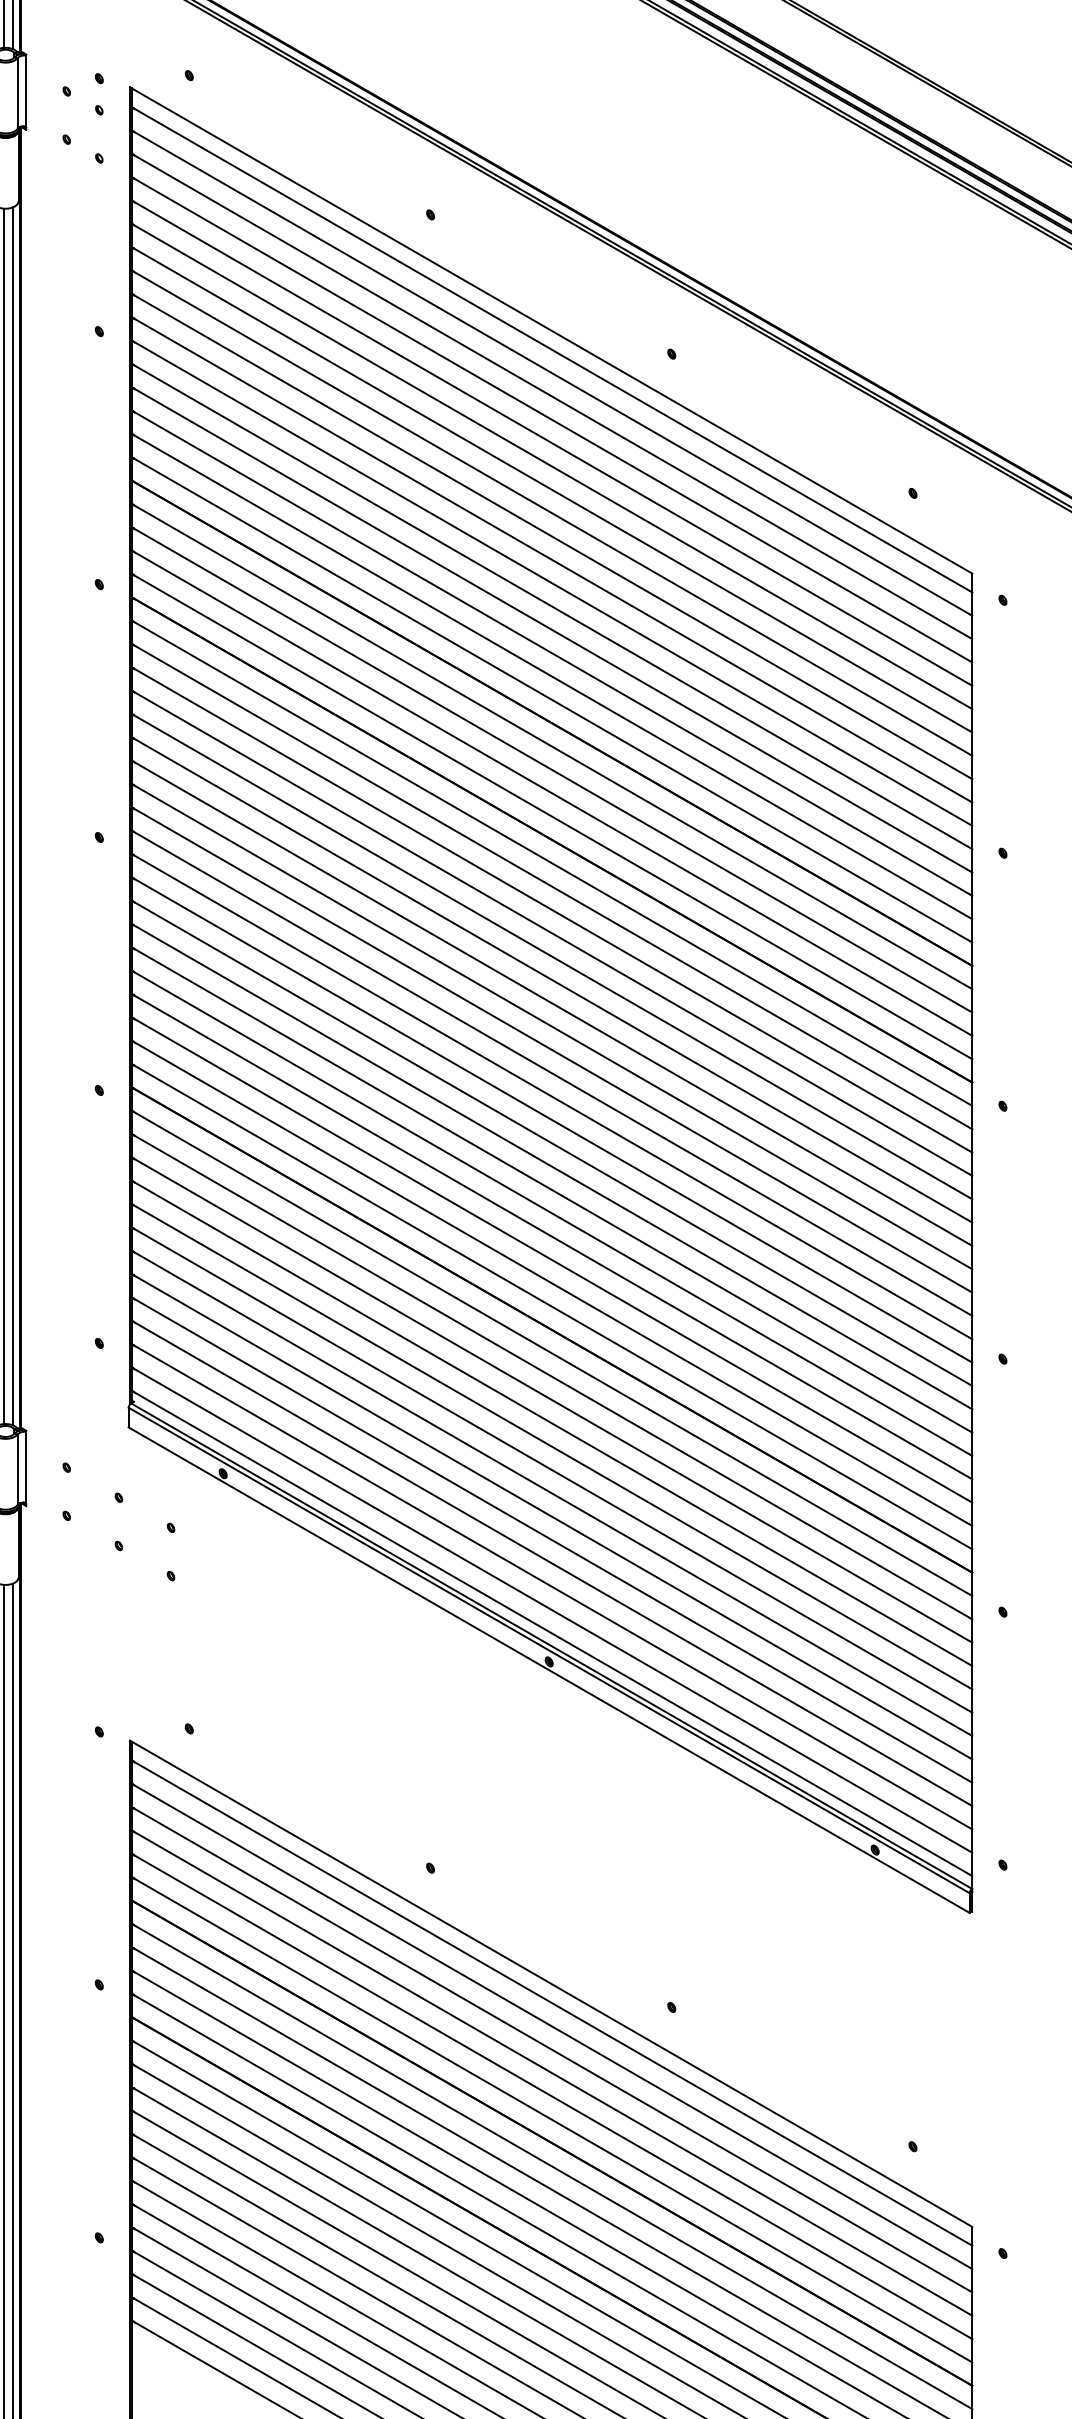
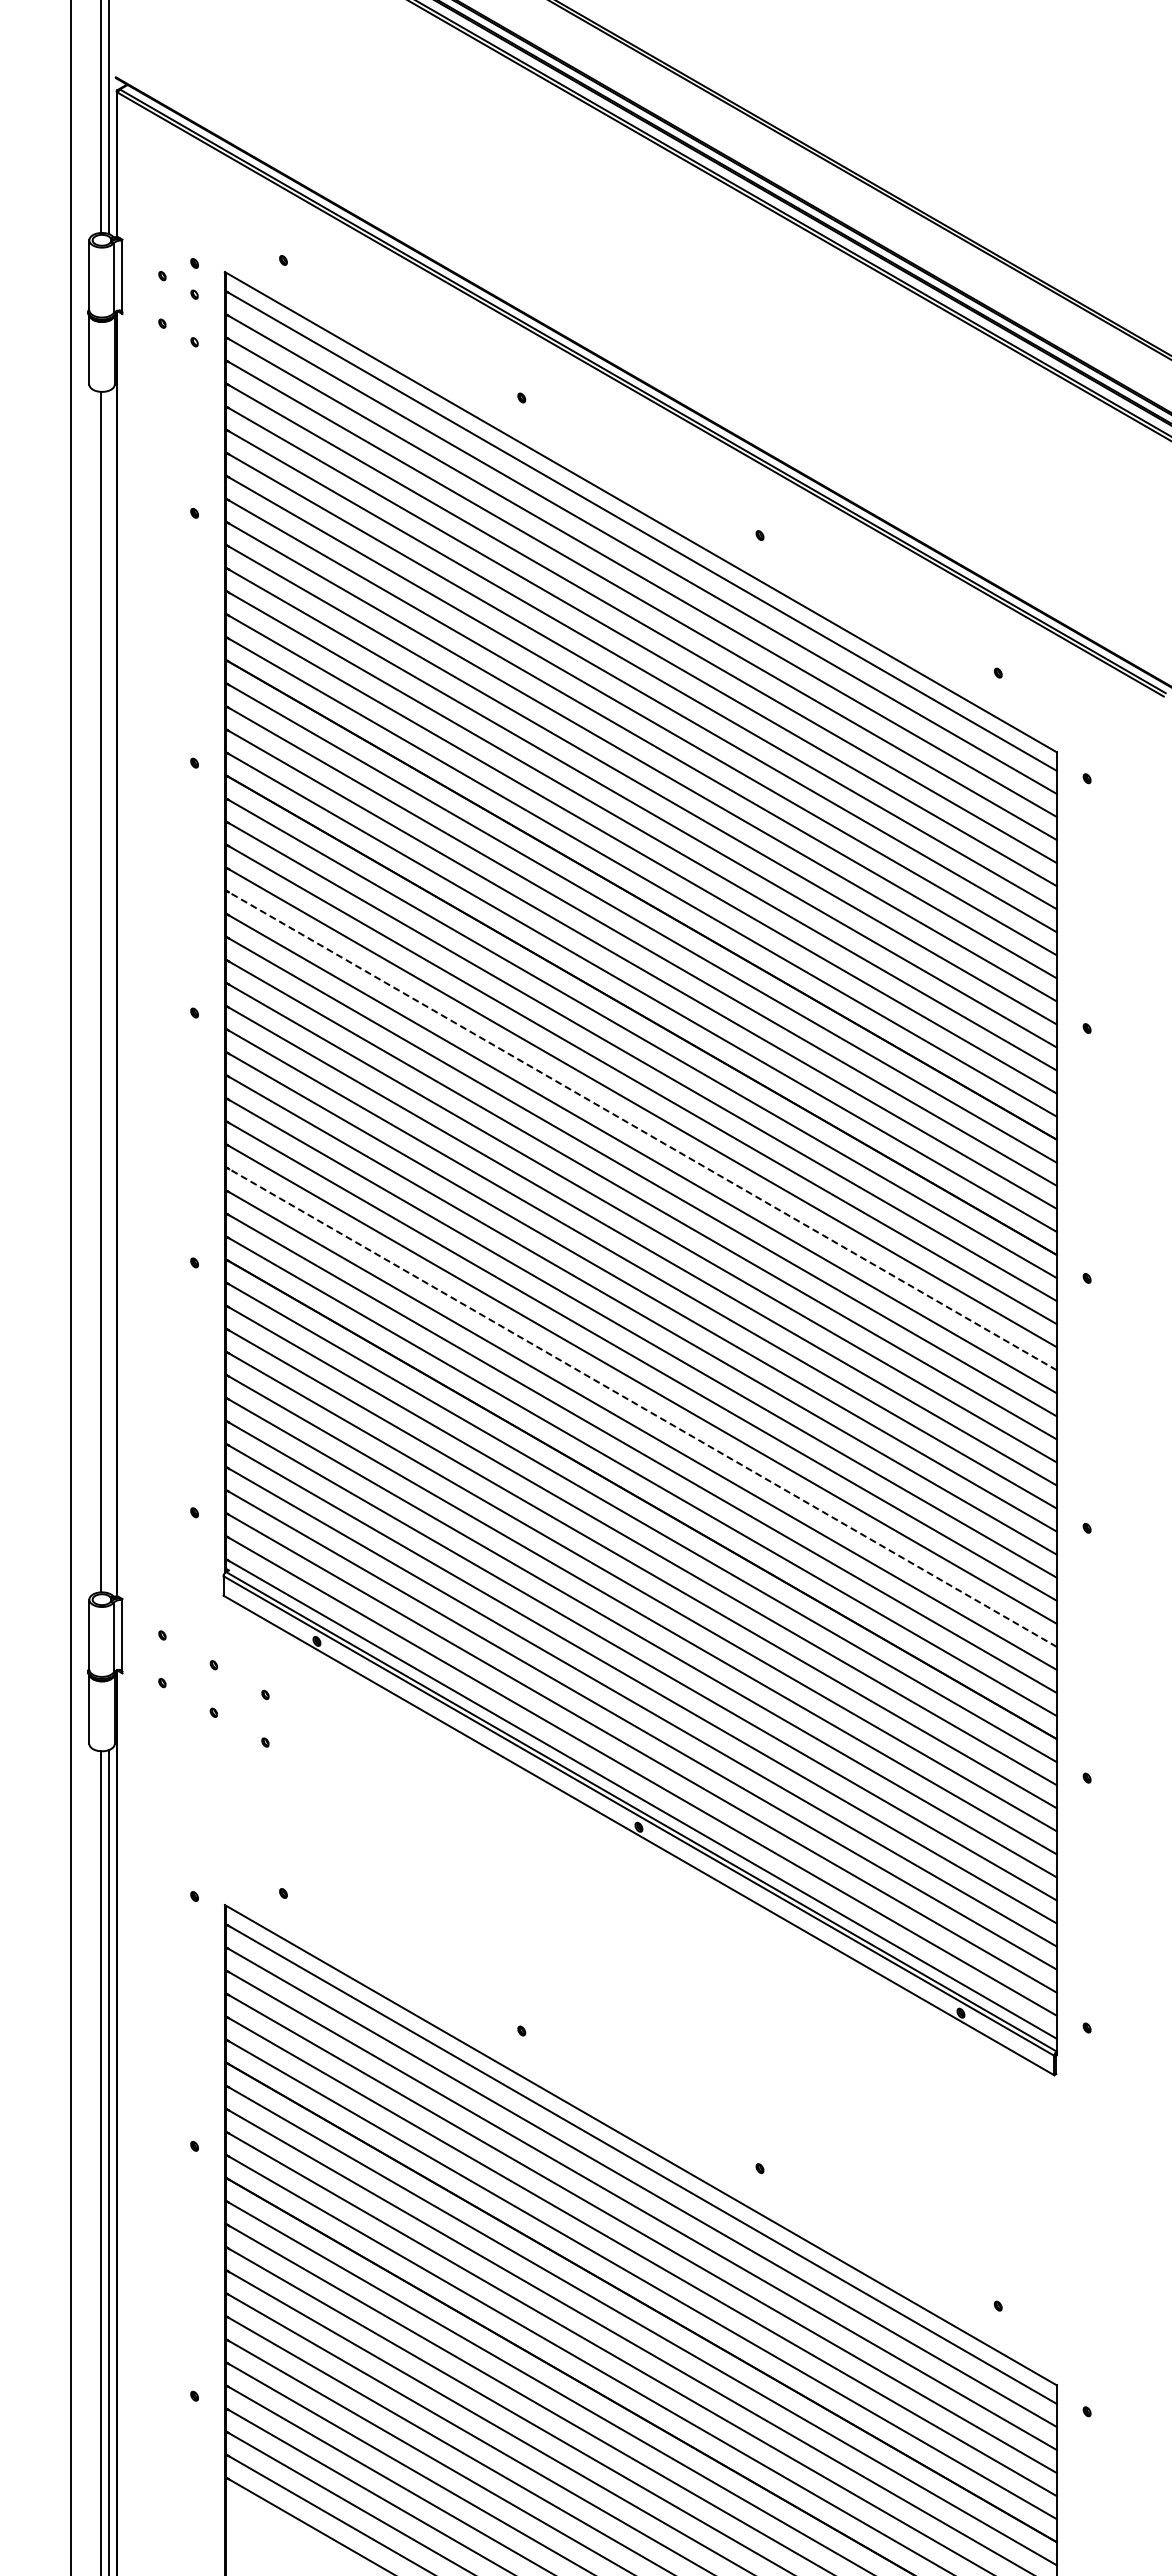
line: (13, 815) -> (109, 991), removed
line: (551, 956) -> (641, 1130), solid -> dashed
line: (551, 1235) -> (641, 1406), solid -> dashed

